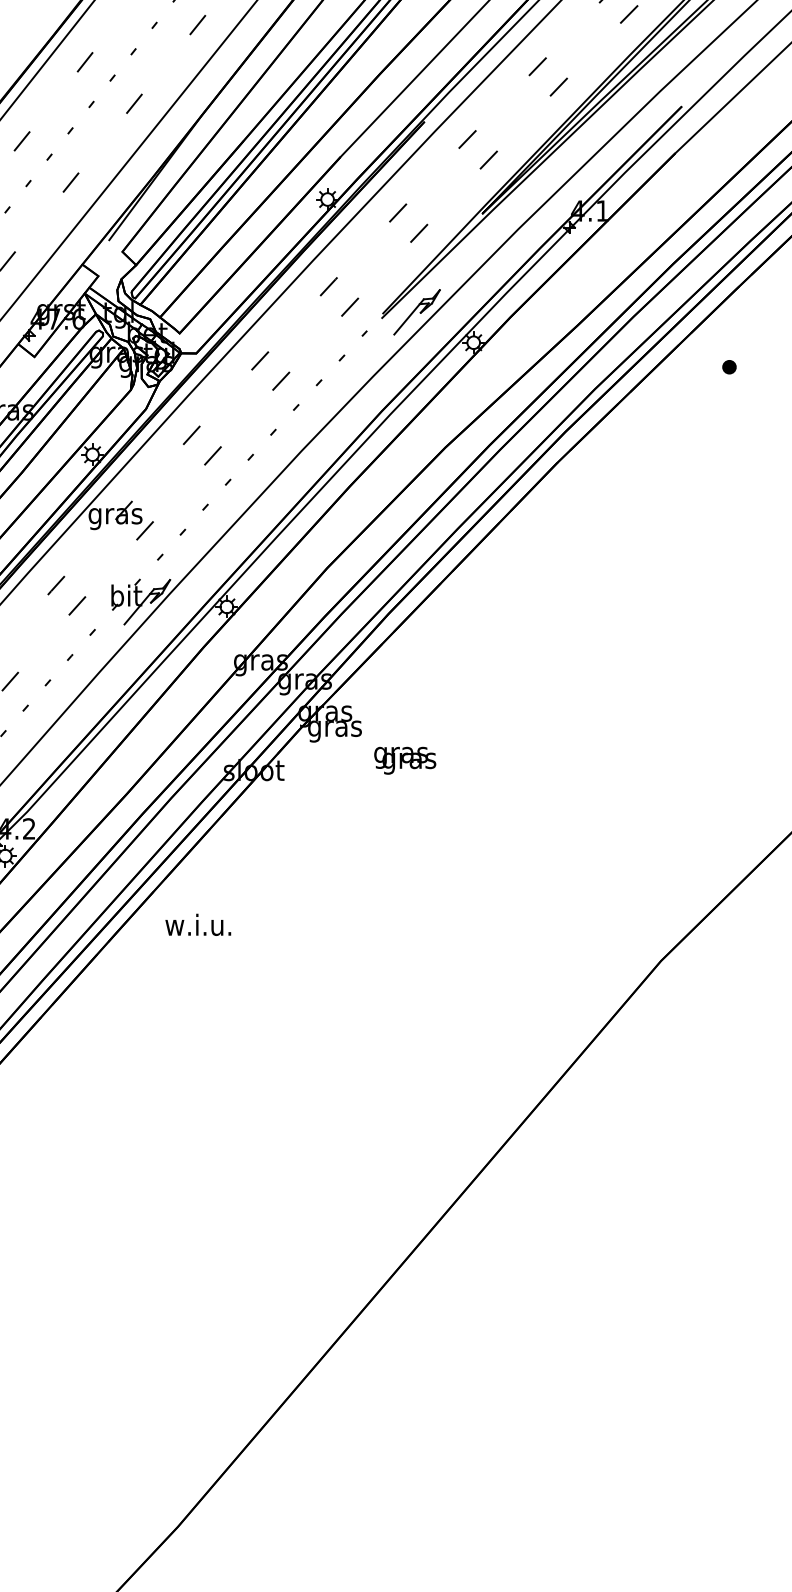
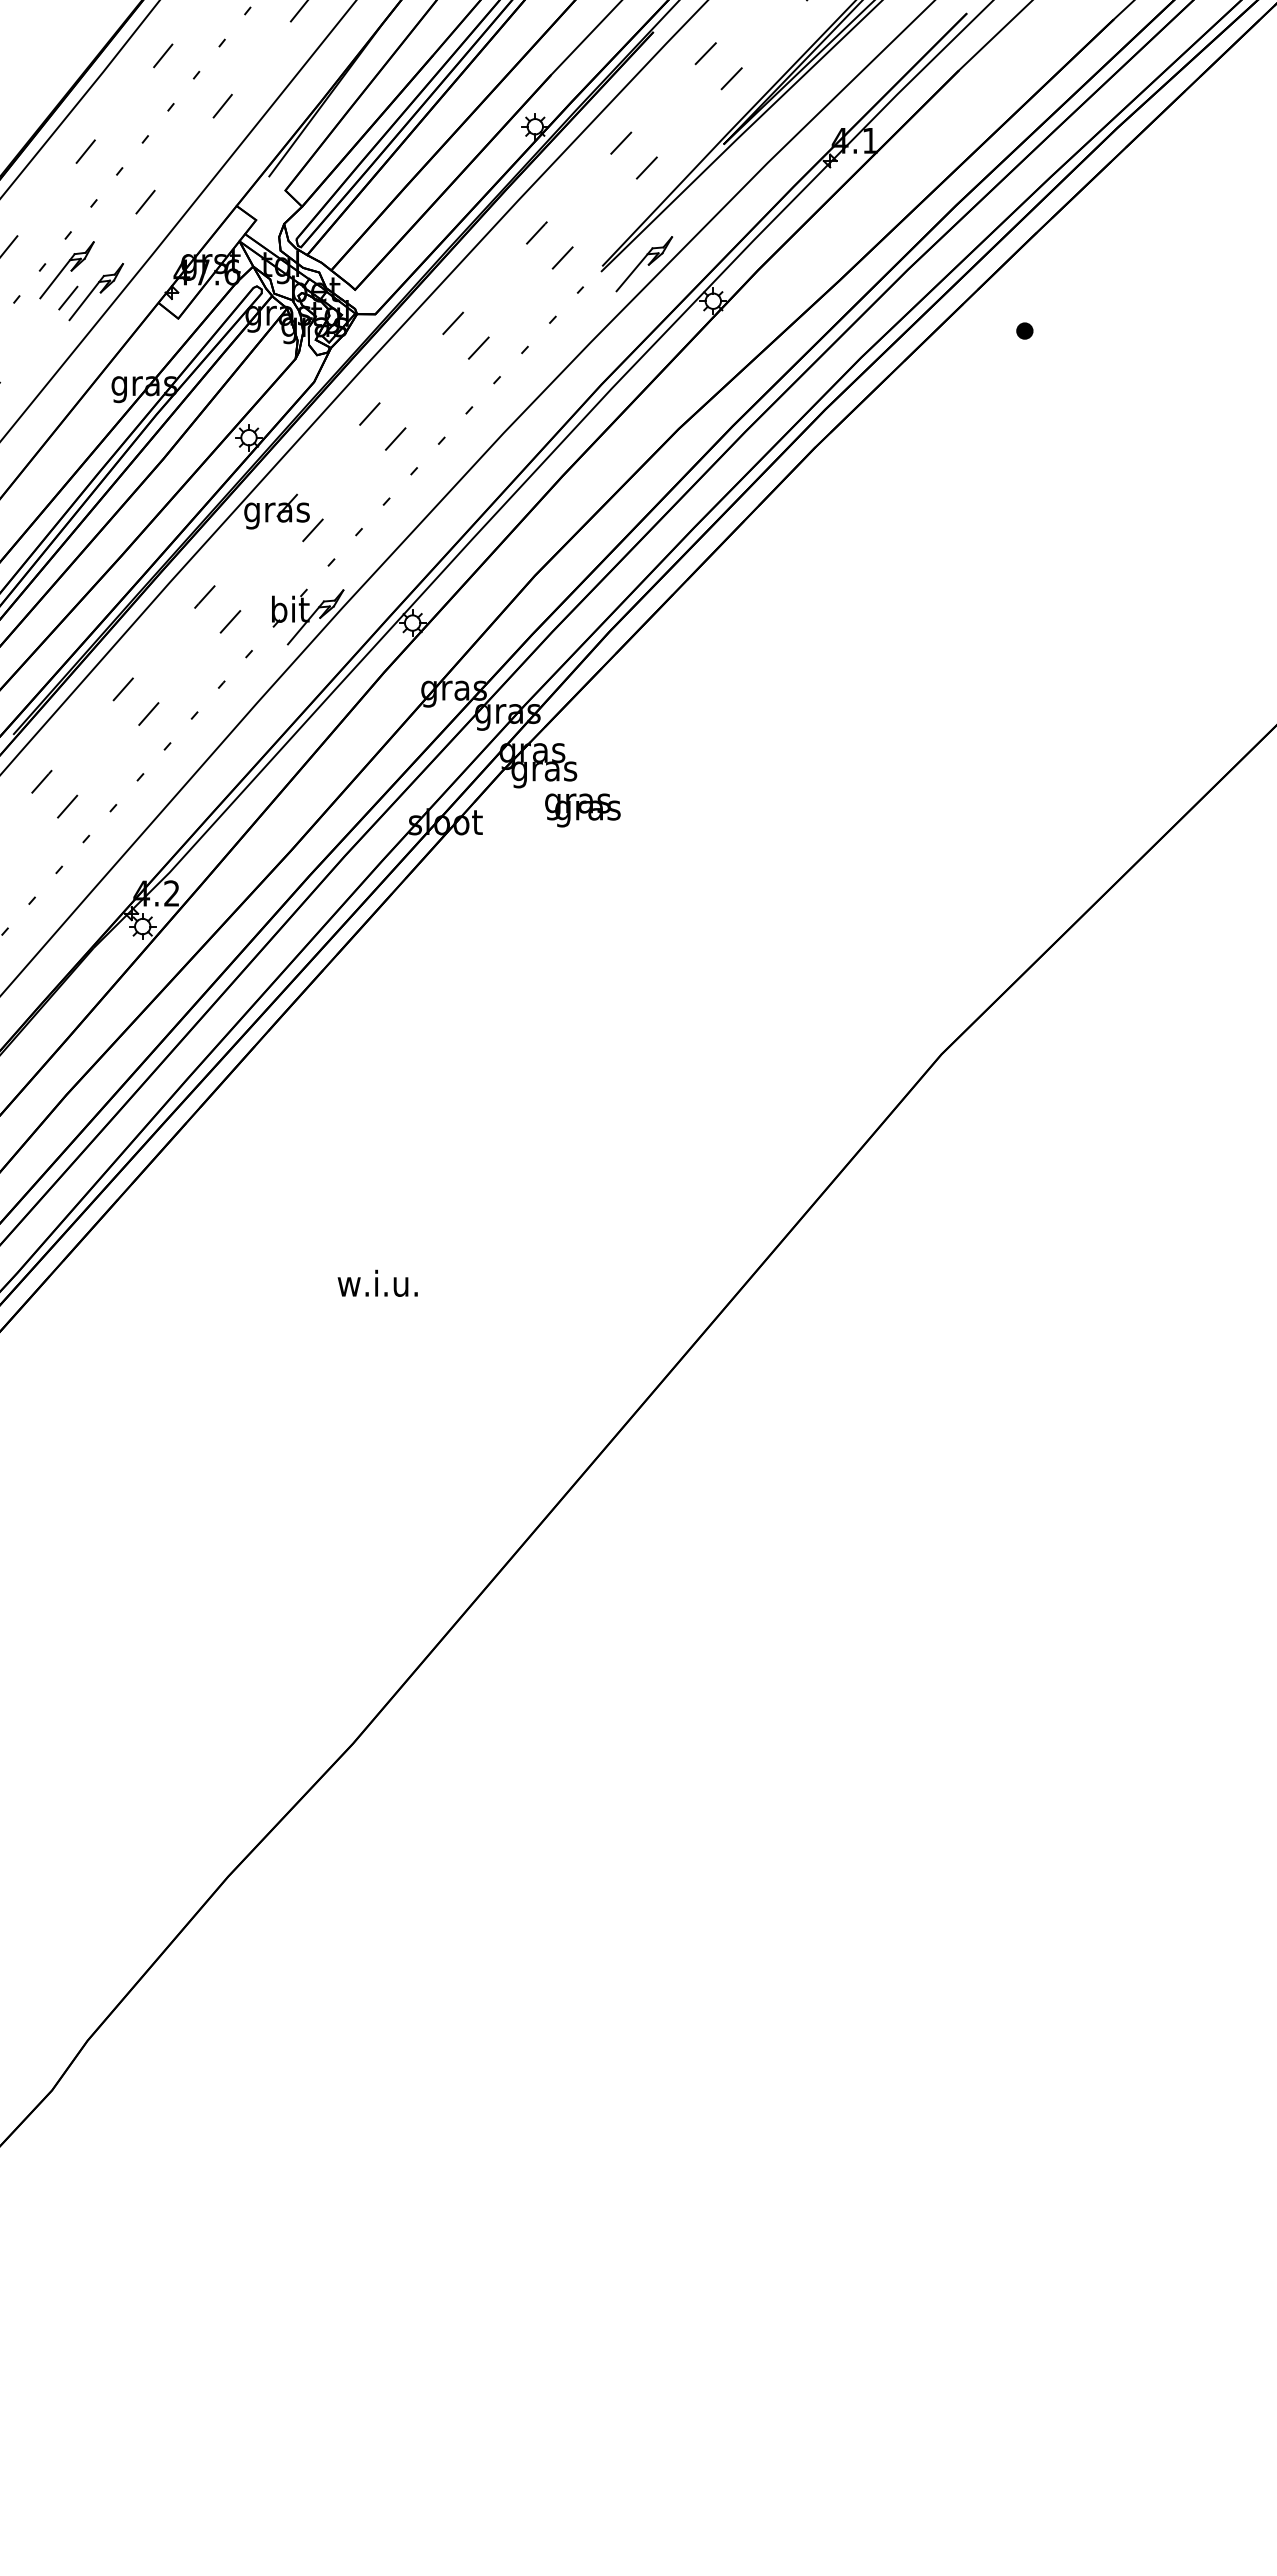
text: (404, 760) -> (582, 810), moved
text: (198, 924) -> (377, 1282), moved

